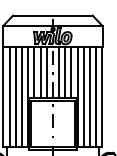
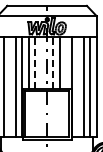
line: (40, 72) -> (34, 62), solid -> dashed
line: (46, 72) -> (40, 62), removed
line: (59, 72) -> (53, 62), solid -> dashed
line: (71, 72) -> (65, 62), removed
line: (15, 96) -> (9, 86), removed
line: (83, 96) -> (77, 86), removed

